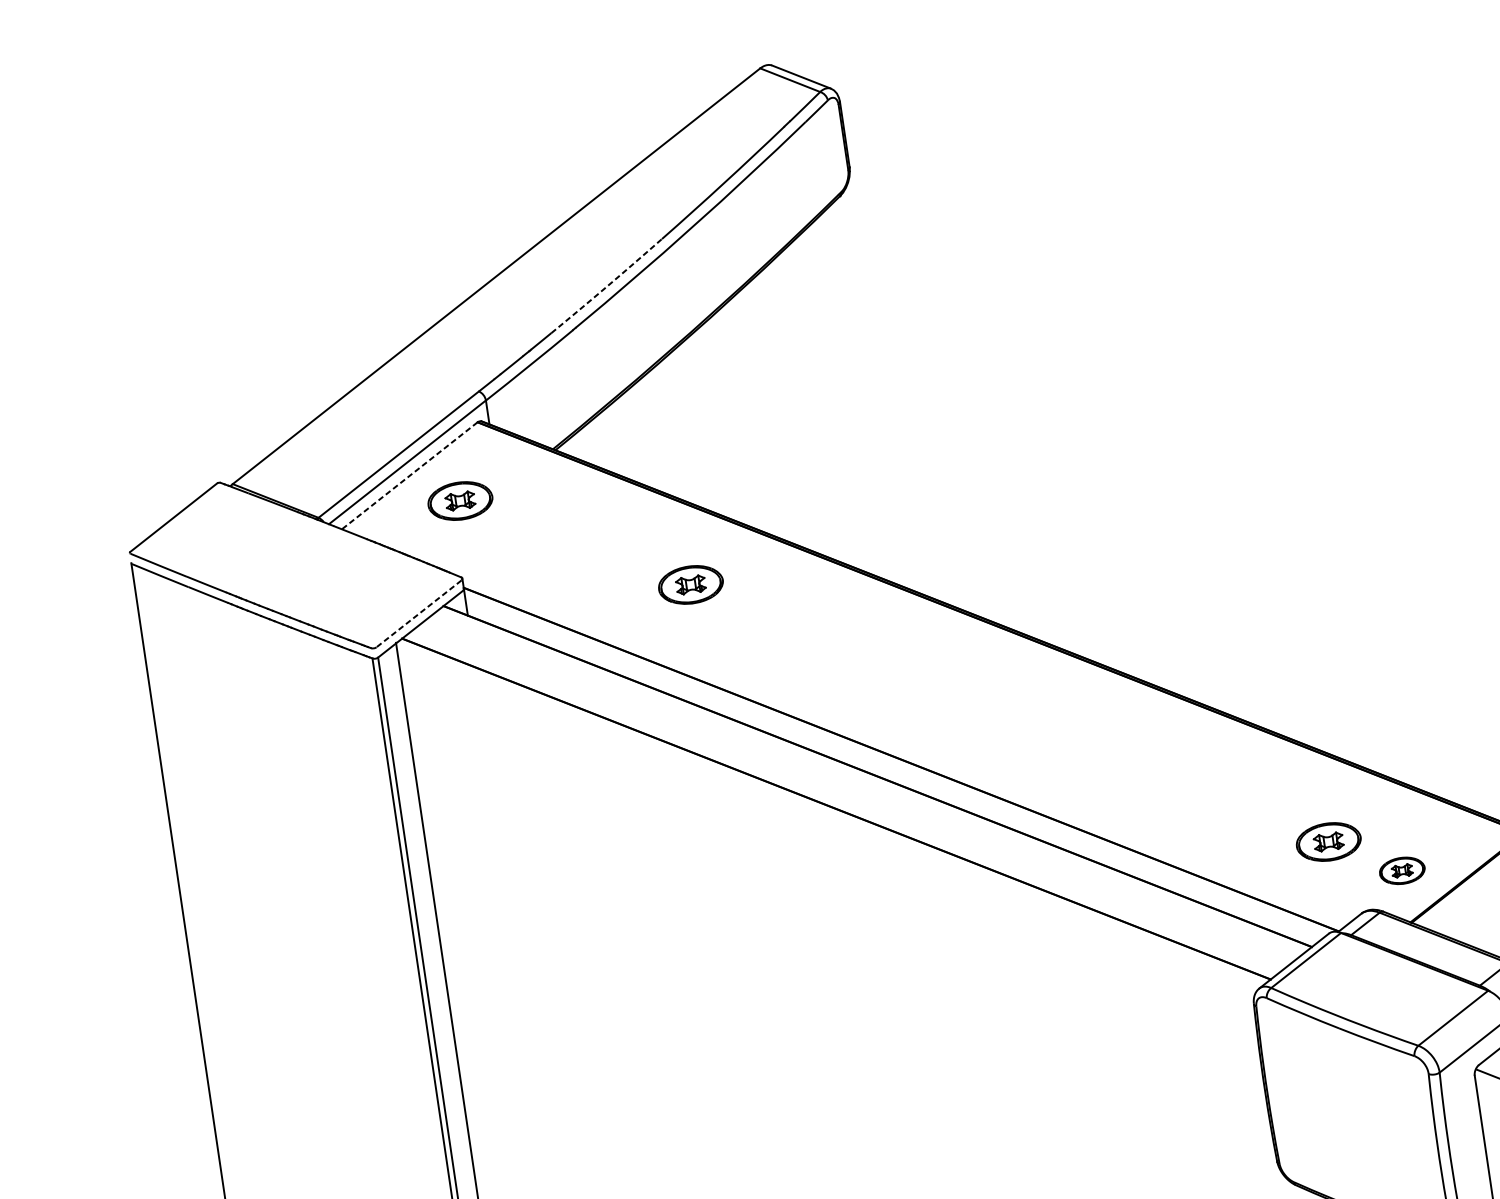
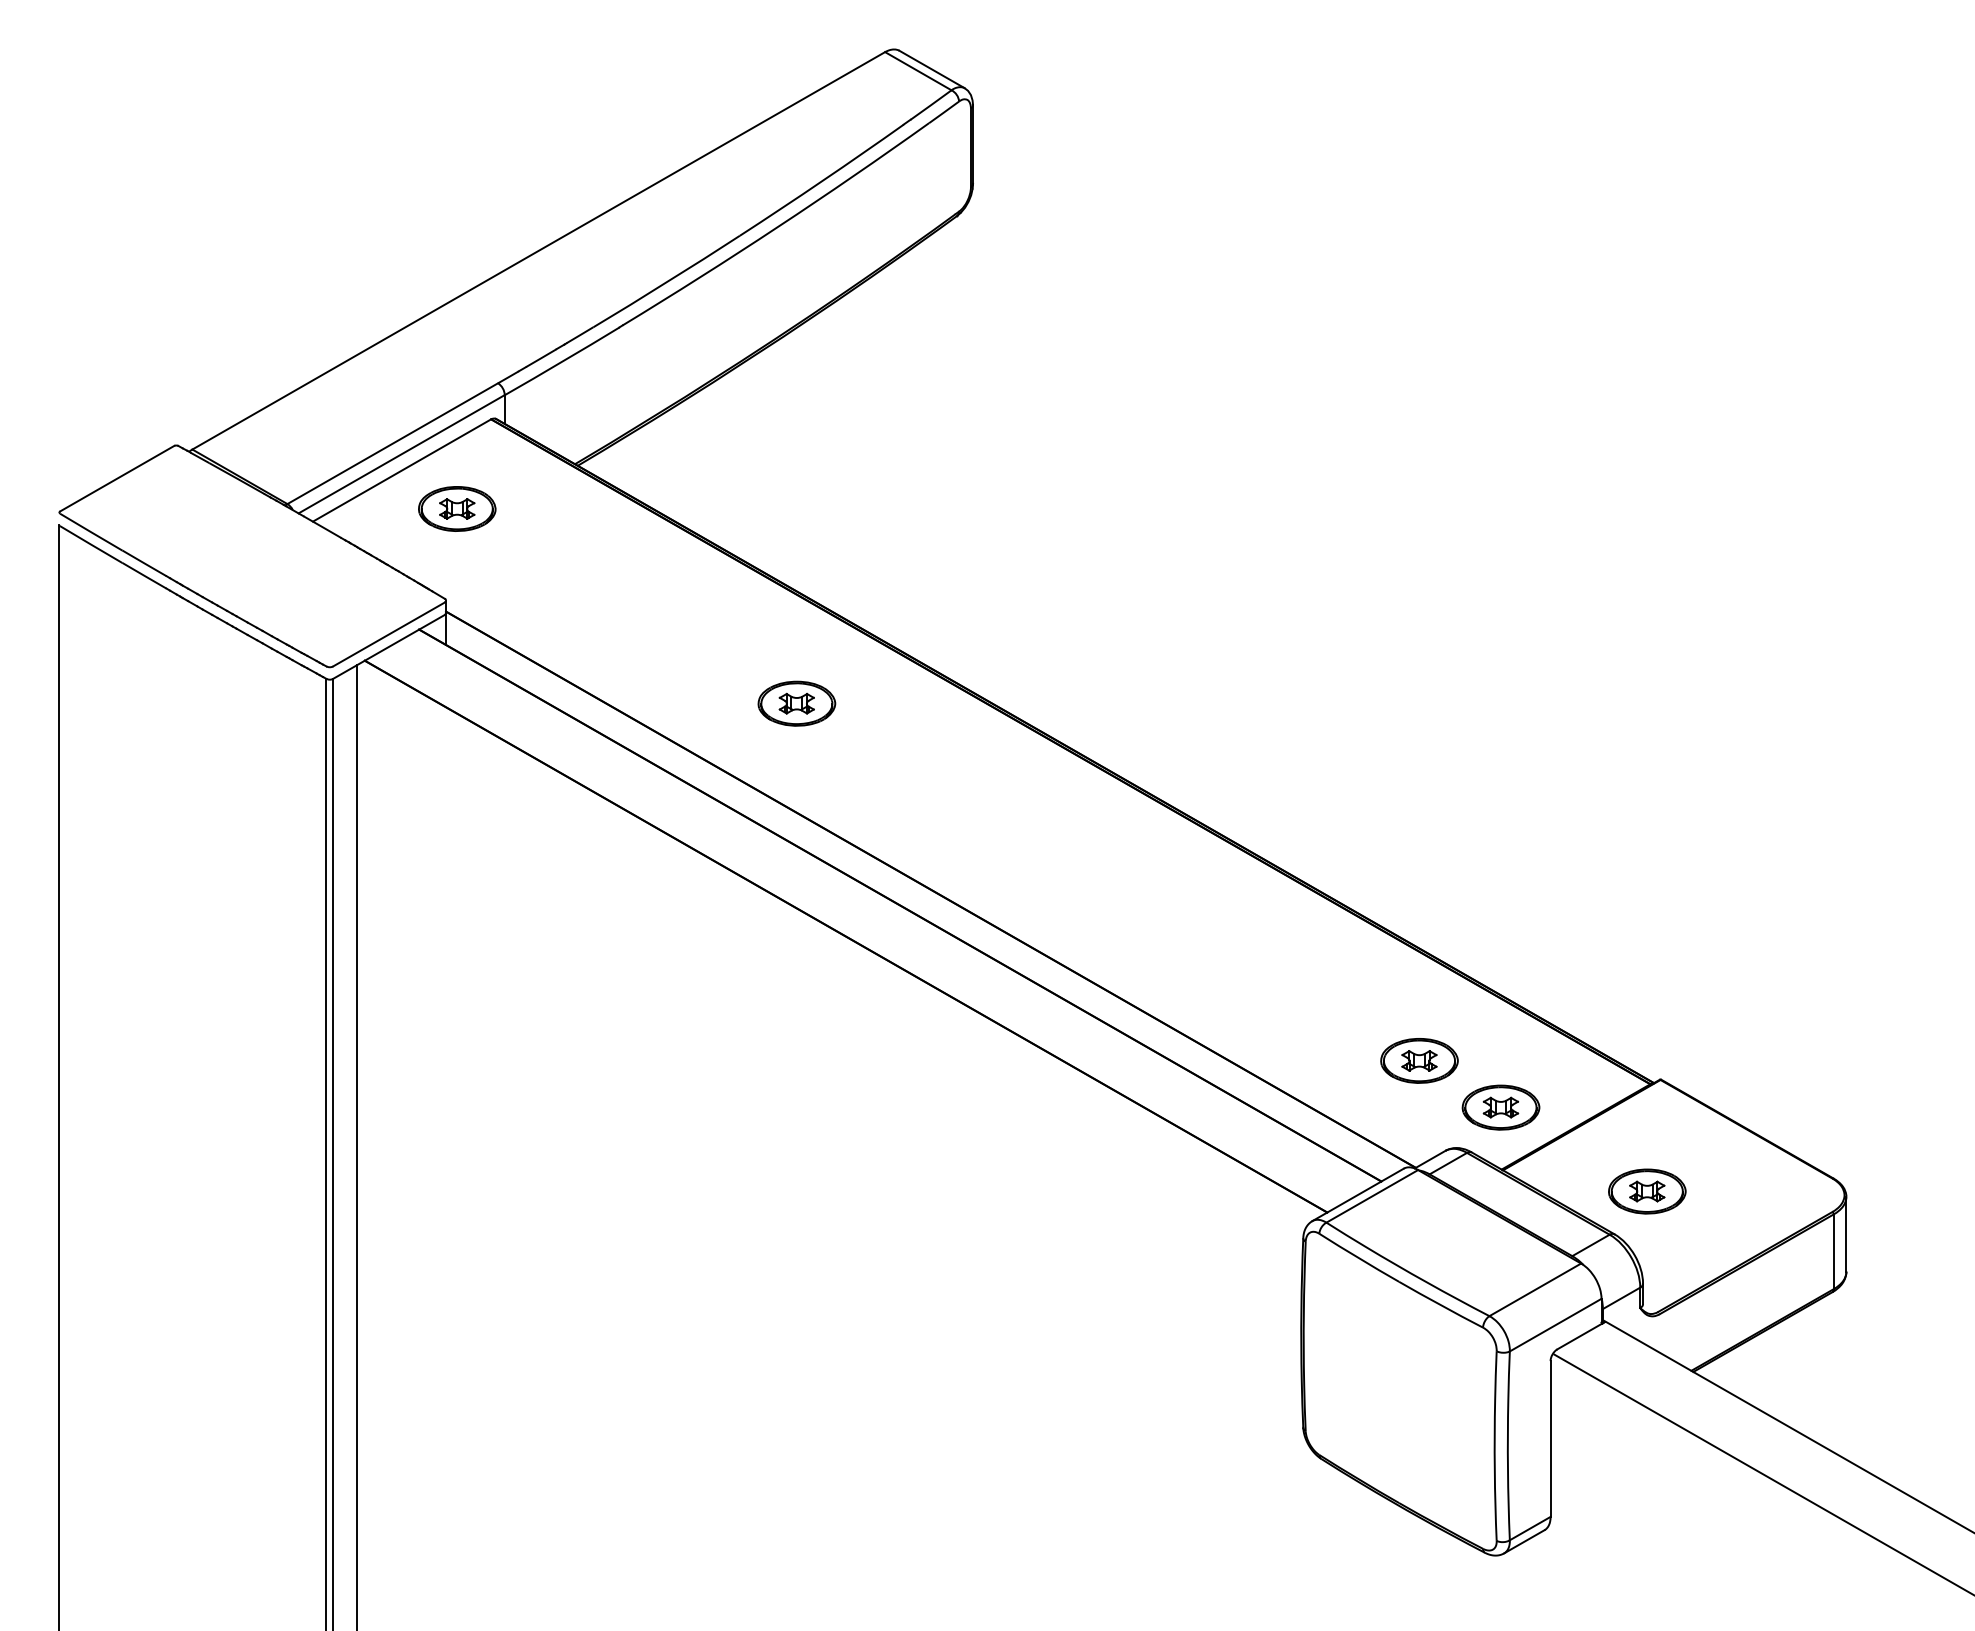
arc: (607, 286) -> (667, 282), dashed -> solid
line: (410, 475) -> (402, 470), dashed -> solid
part: (690, 584) -> (796, 703), moved
line: (418, 613) -> (388, 634), dashed -> solid
part: (1401, 870) -> (1500, 1107), size x1.43

